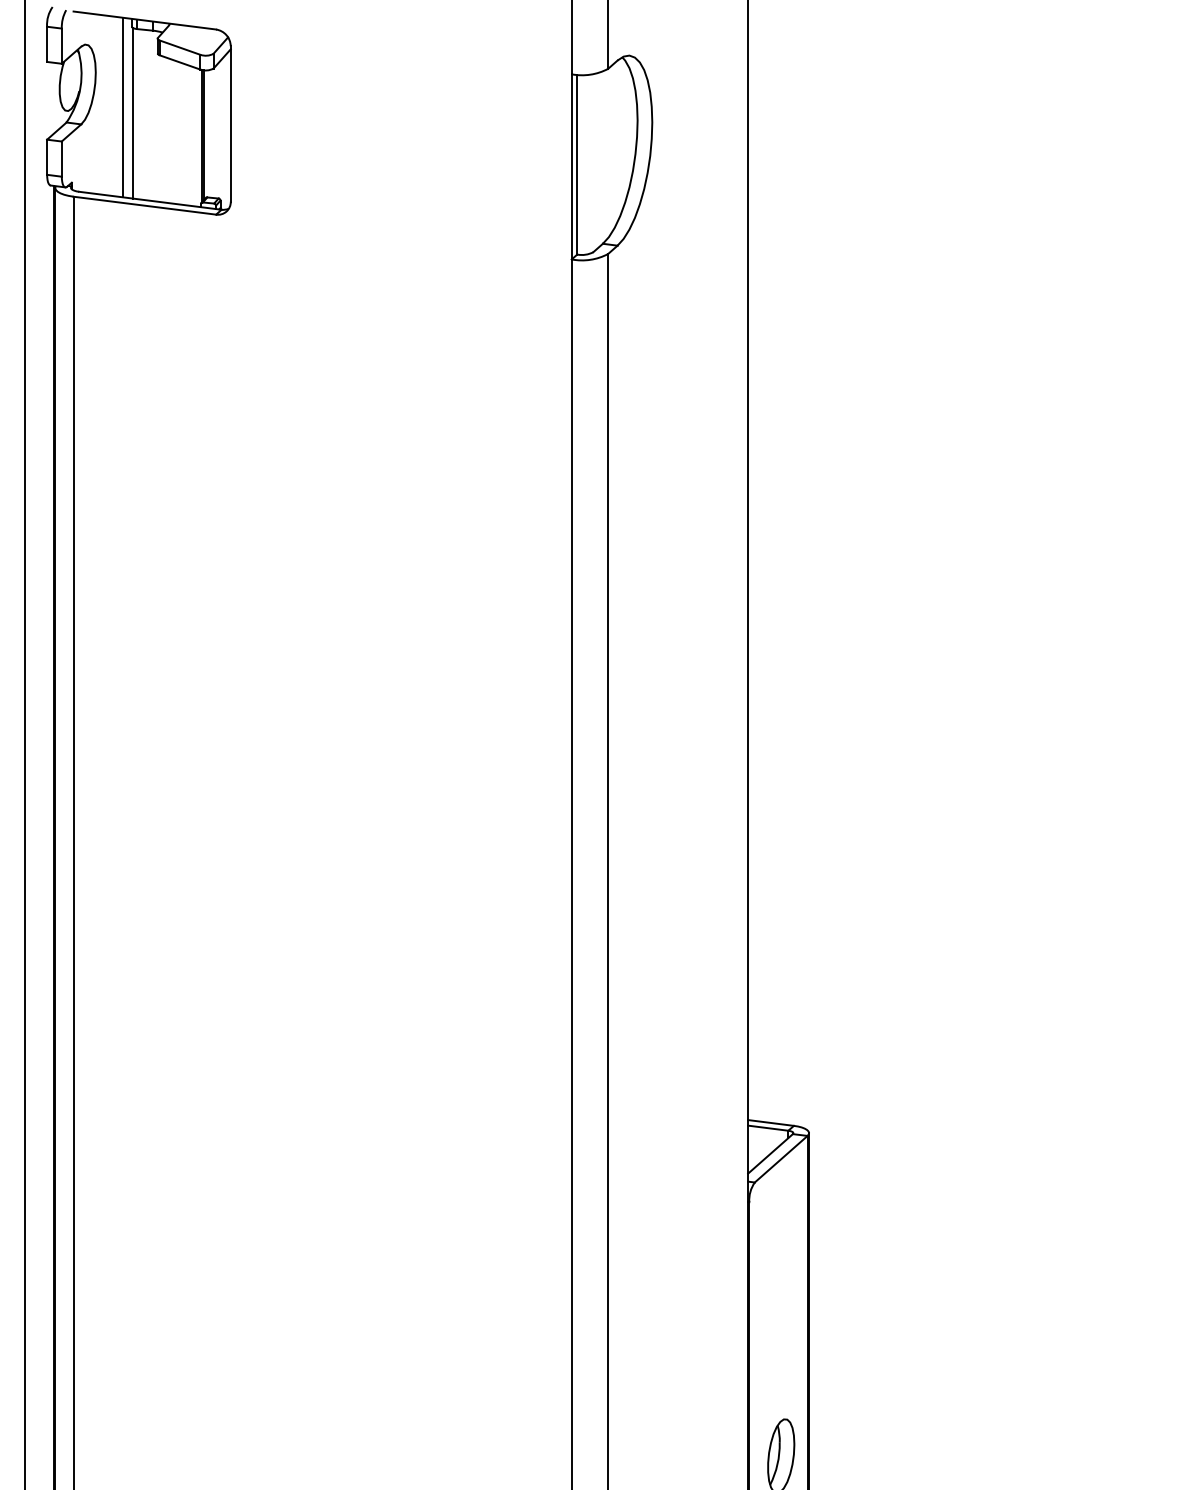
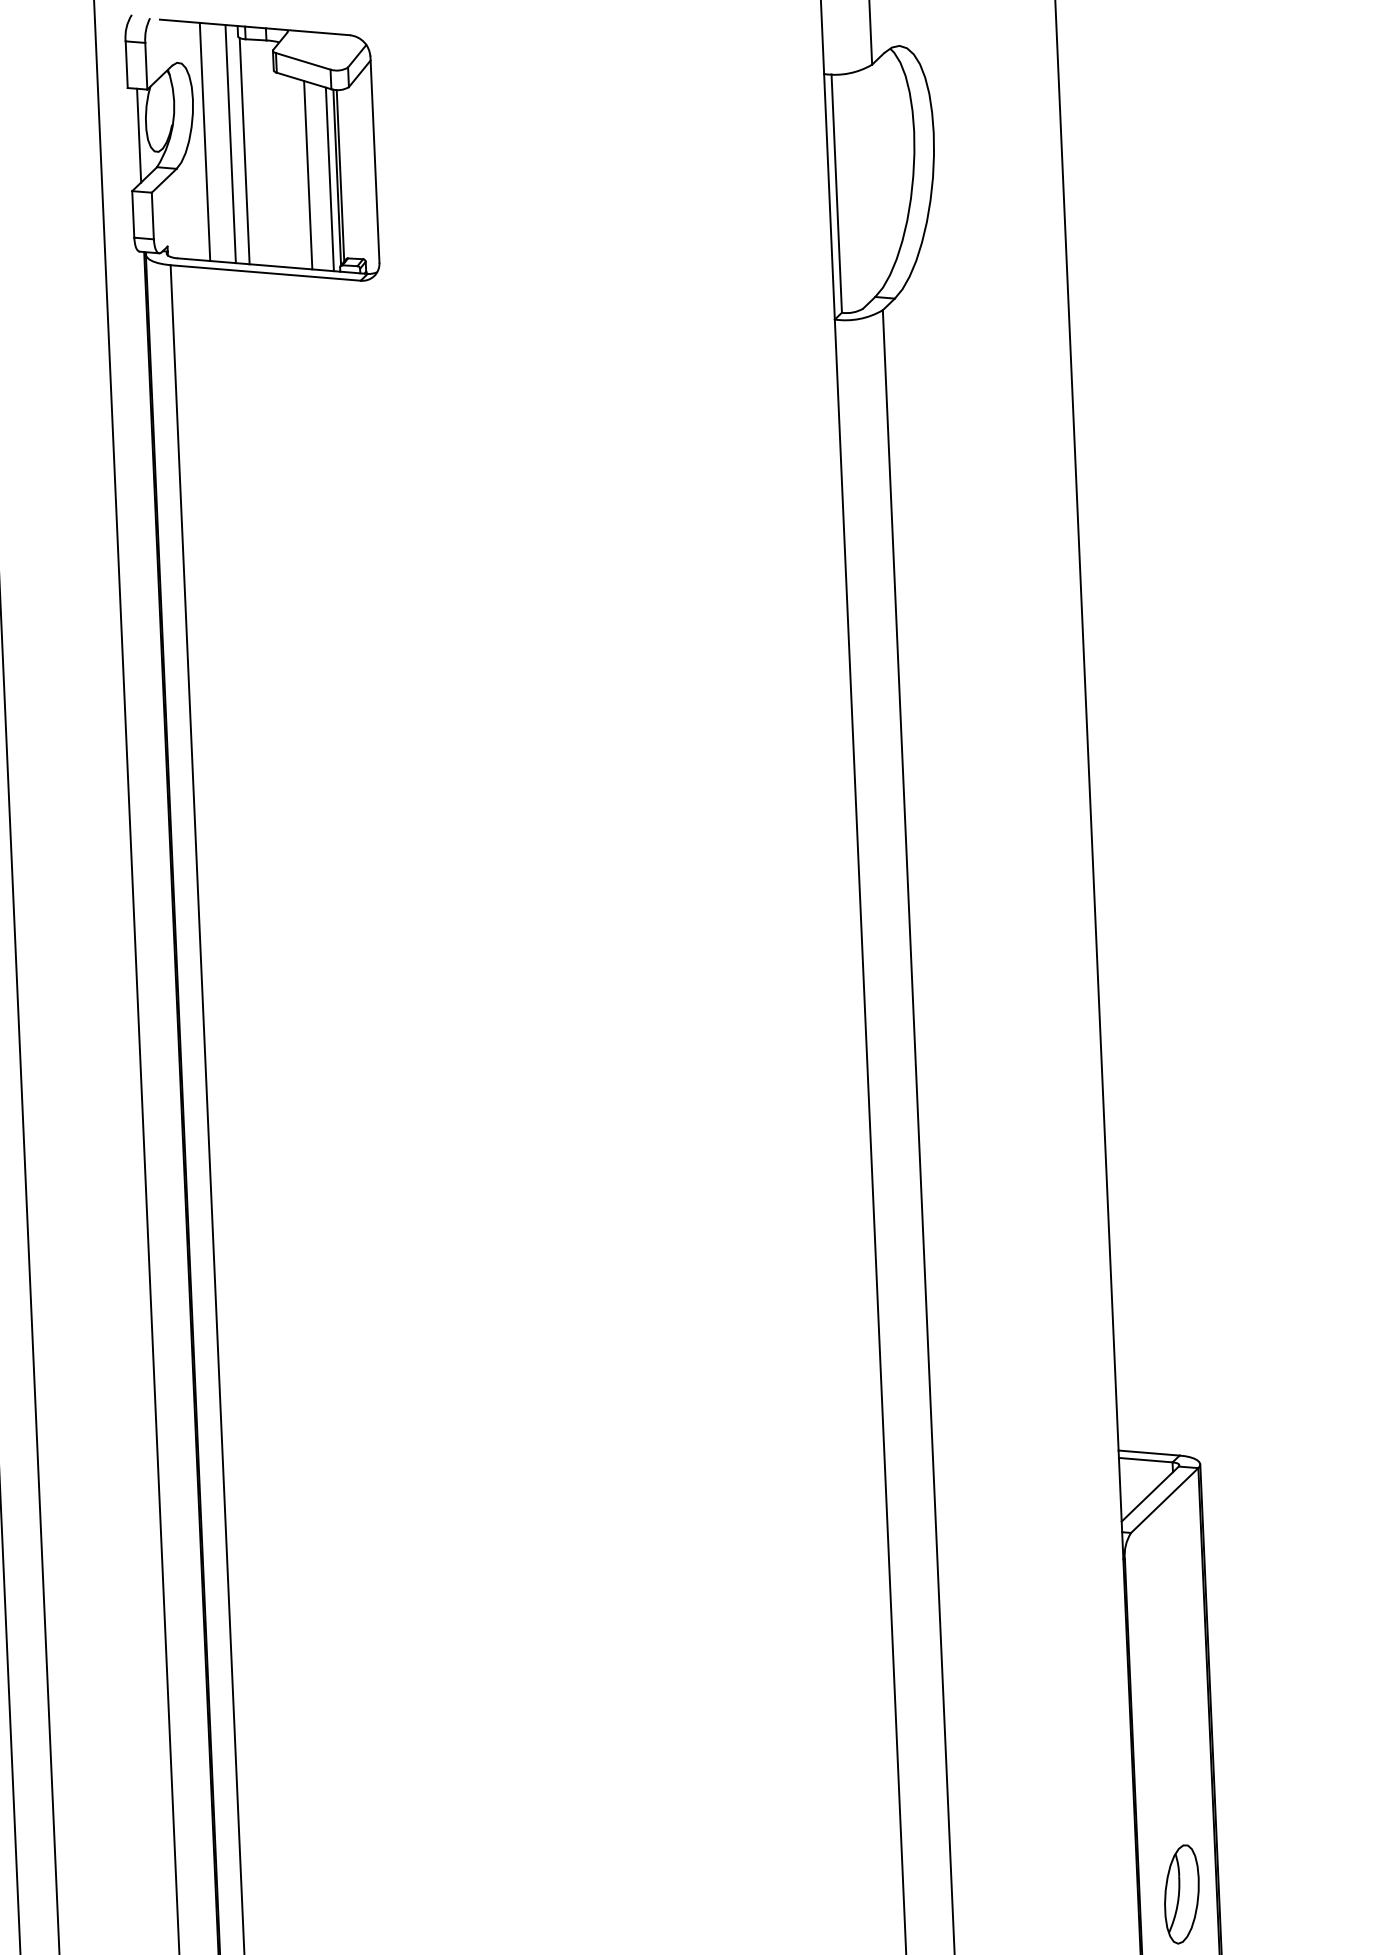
line: (54, 97) -> (139, 134), added
line: (103, 104) -> (204, 141), added
line: (180, 133) -> (308, 175), added
line: (196, 137) -> (330, 179), added

